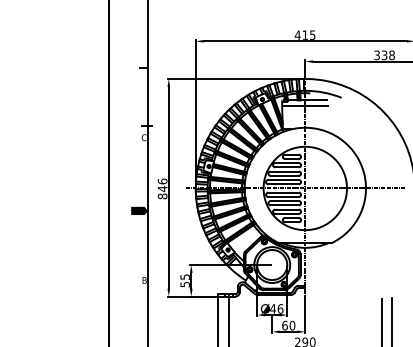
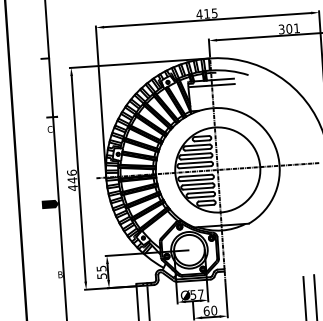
text: (387, 55) -> (292, 28), 338 -> 301
text: (162, 196) -> (72, 188), 846 -> 446
text: (276, 308) -> (196, 294), 46 -> 57

